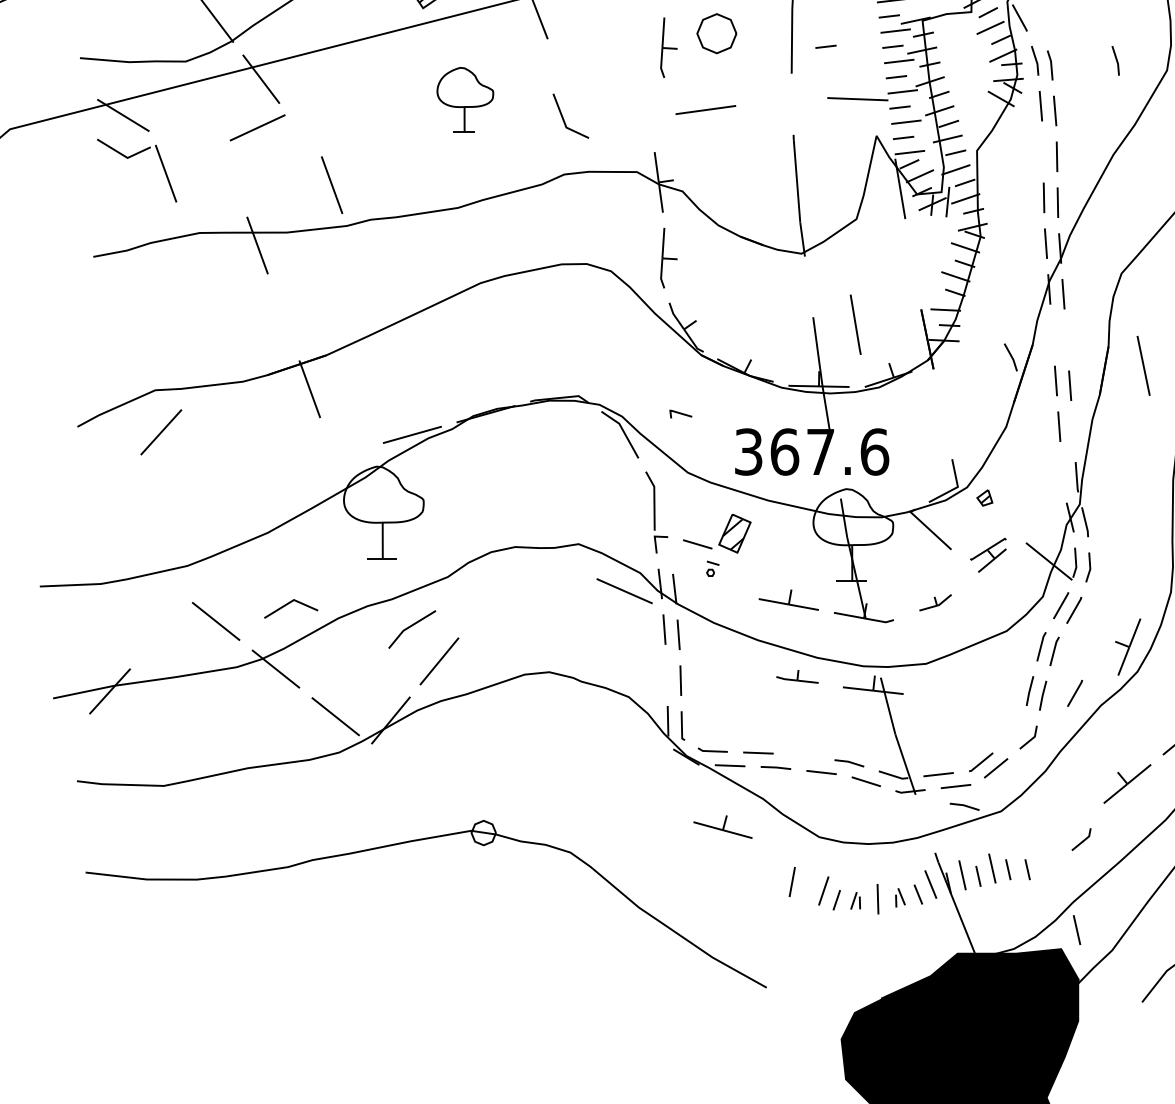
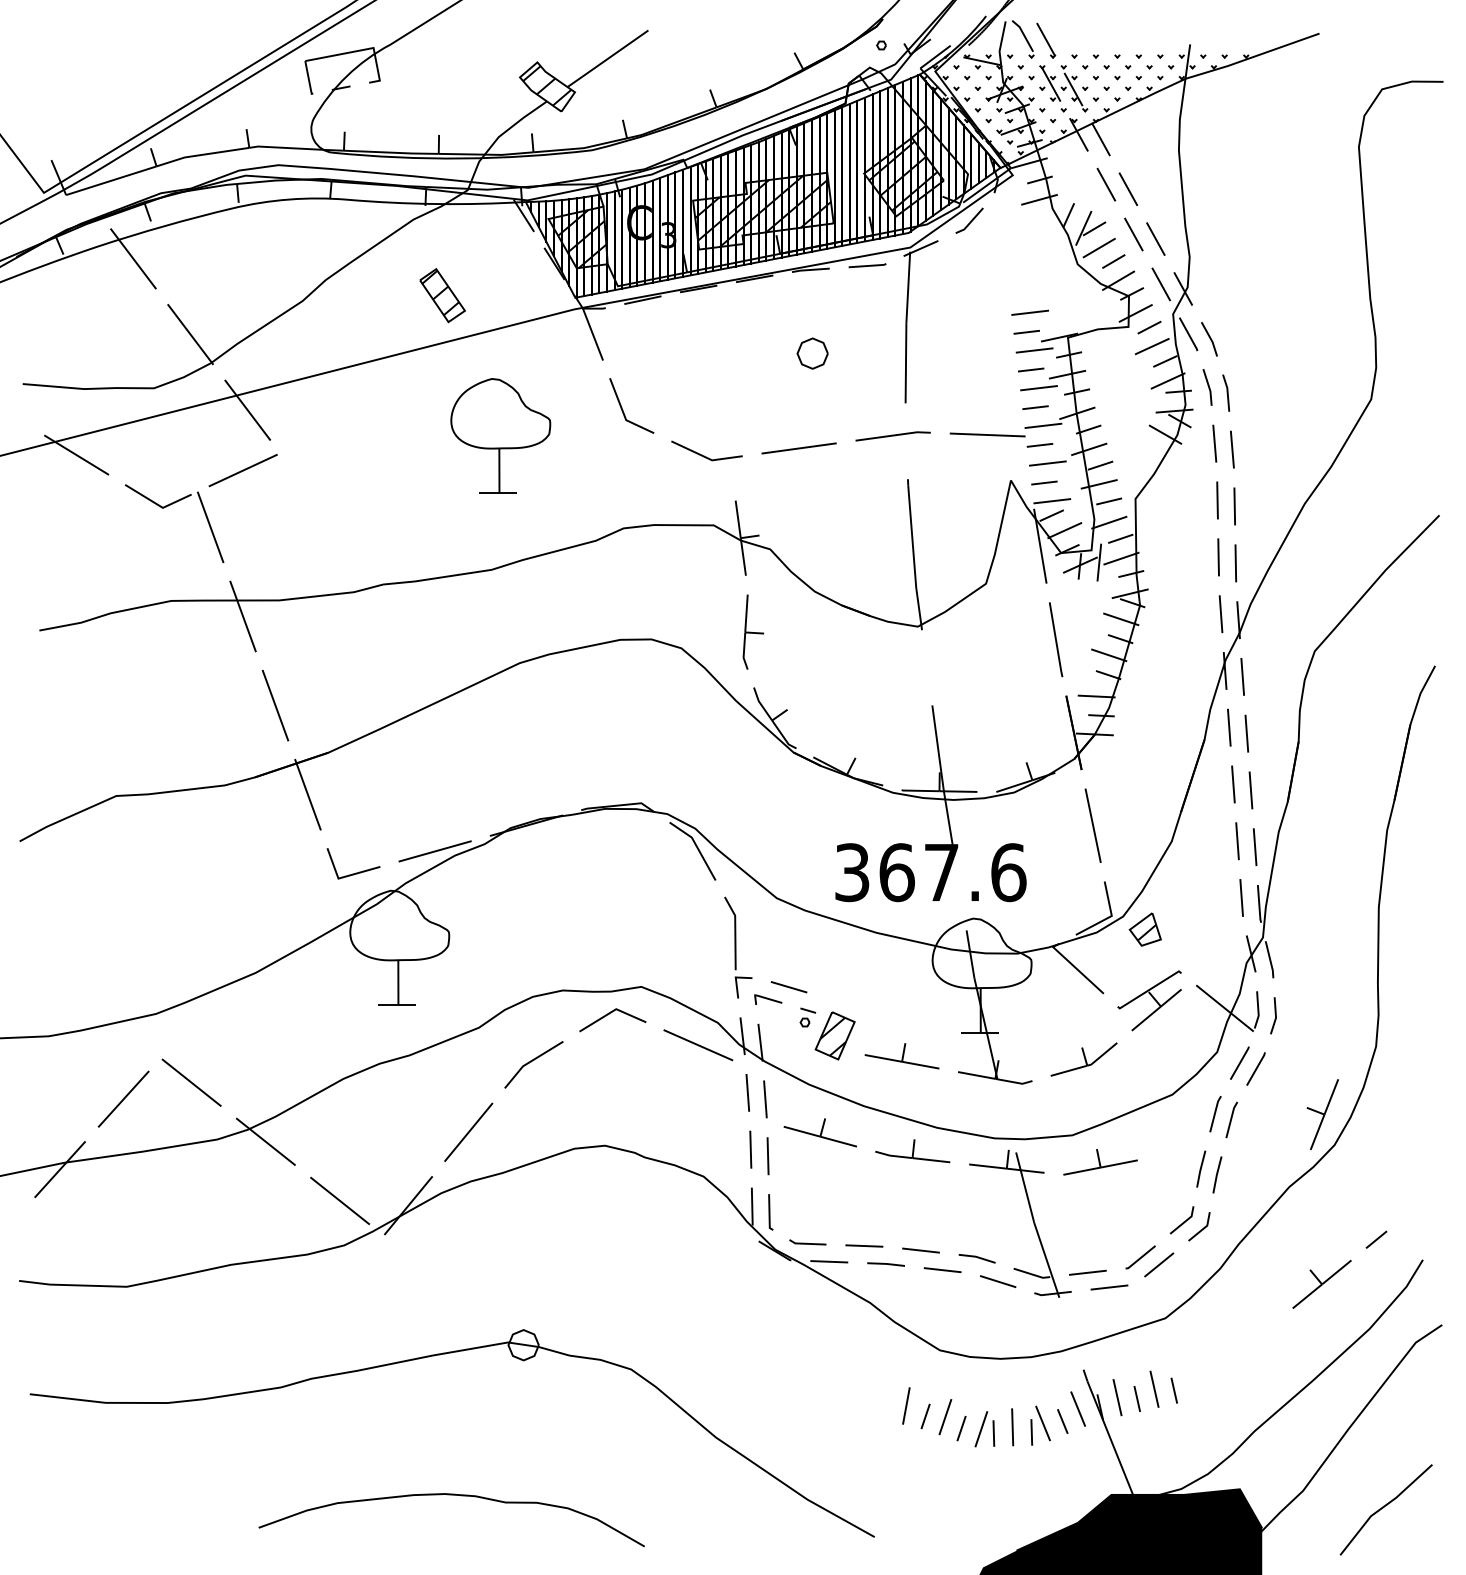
part: (716, 33) -> (812, 353), size x0.62
line: (826, 46) -> (948, 369), removed
part: (669, 47) -> (753, 370), removed
line: (1116, 60) -> (1308, 387), removed
part: (465, 99) -> (500, 435), size x1.43
line: (781, 100) -> (892, 436), added
line: (629, 115) -> (704, 455), added
line: (564, 118) -> (623, 409), moved
line: (1043, 152) -> (1217, 500), added
part: (130, 157) -> (166, 507), moved
line: (332, 185) -> (275, 705), moved
line: (856, 324) -> (1056, 639), moved
line: (1052, 335) -> (1229, 727), added
line: (1066, 339) -> (1246, 733), added
line: (1010, 356) -> (1209, 338), moved
line: (1143, 365) -> (1092, 825), moved
line: (681, 414) -> (768, 999), moved
line: (1073, 430) -> (1255, 846), added
line: (161, 431) -> (123, 1098), moved
line: (348, 451) -> (355, 872), added
line: (1062, 472) -> (1241, 897), added
part: (984, 497) -> (1144, 929), size x1.67
part: (734, 533) -> (834, 1035), moved
part: (988, 555) -> (1149, 1000), size x1.43
part: (935, 602) -> (1083, 1059), size x1.67
line: (287, 605) -> (608, 1015), moved
line: (410, 627) -> (531, 1062), moved
line: (666, 675) -> (750, 1149), added
part: (797, 676) -> (912, 1151), size x1.43
part: (948, 685) -> (1100, 1162), added
line: (1074, 692) -> (1256, 1171), removed
line: (803, 756) -> (920, 1250), added
line: (964, 805) -> (1119, 1311), removed
part: (722, 826) -> (819, 1132), moved
line: (1082, 840) -> (1183, 1221), moved
line: (1027, 869) -> (1197, 1390), removed
line: (807, 889) -> (925, 1415), added
part: (900, 897) -> (1040, 1425), size x1.67
part: (855, 900) -> (984, 1429), size x1.67
line: (1076, 930) -> (1259, 1465), removed
curve: (425, 954) -> (451, 1495), added

